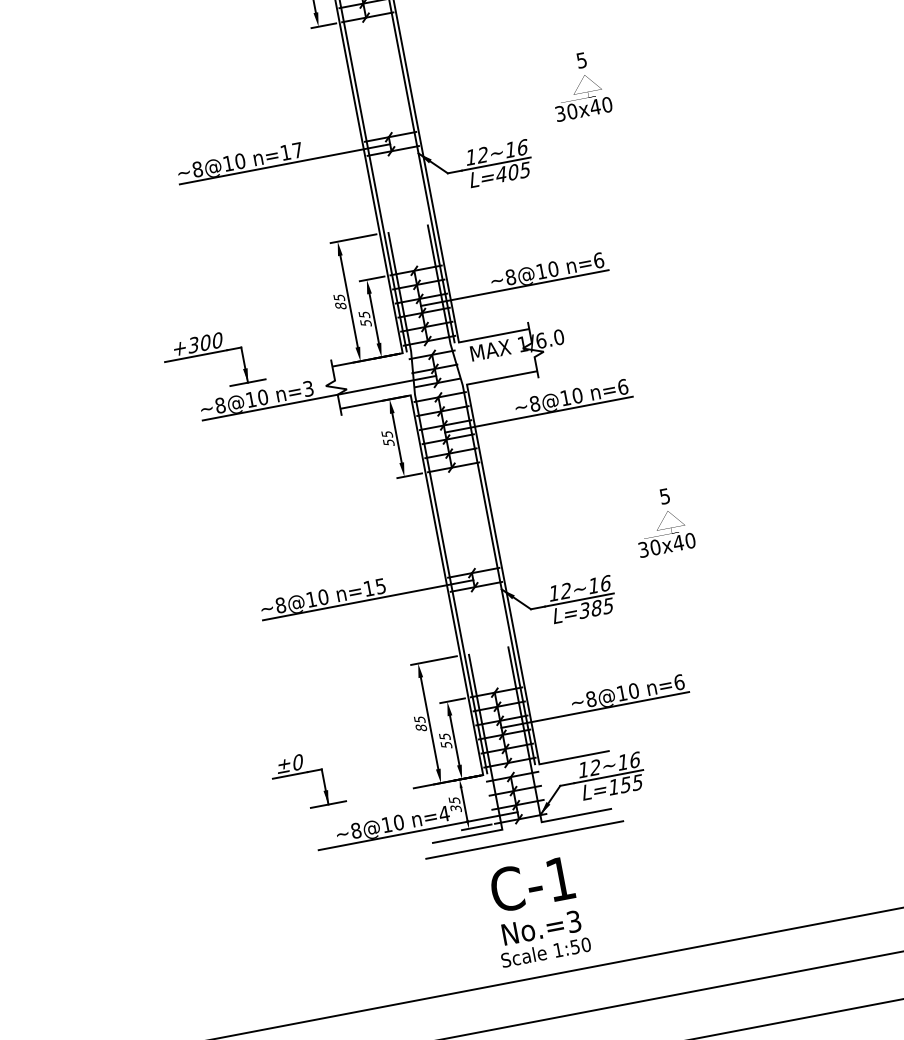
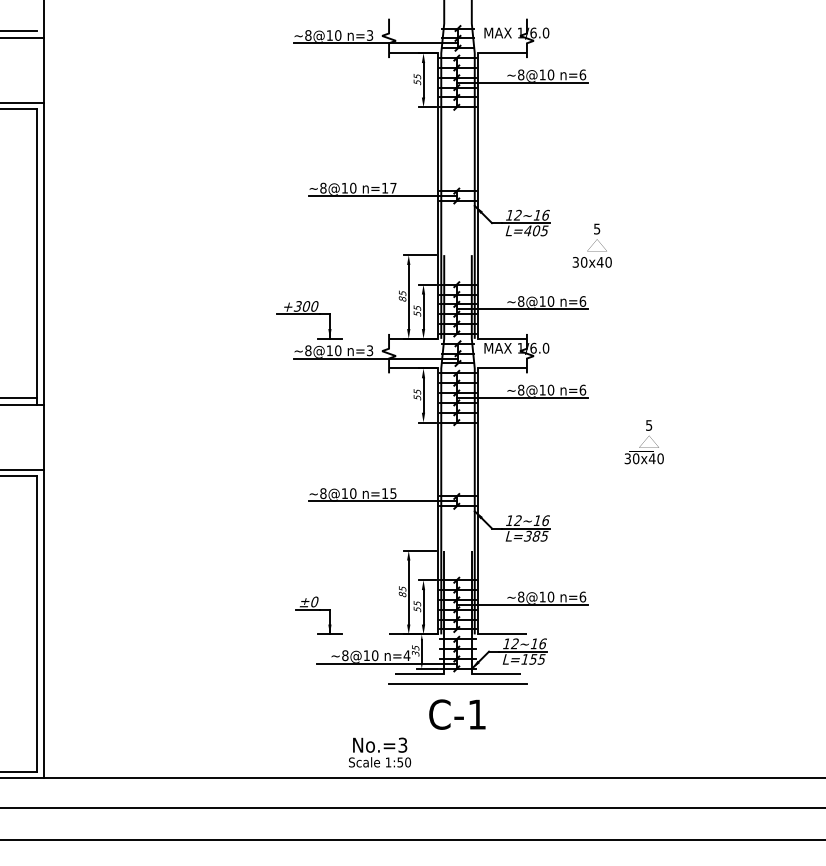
text: (578, 85) -> (591, 245), moved
text: (661, 522) -> (643, 442), moved
text: (544, 938) -> (380, 752), moved

